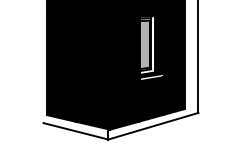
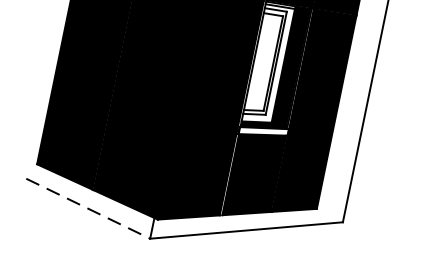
fill: (144, 44) -> (262, 61), removed
line: (76, 131) -> (89, 209), solid -> dashed

